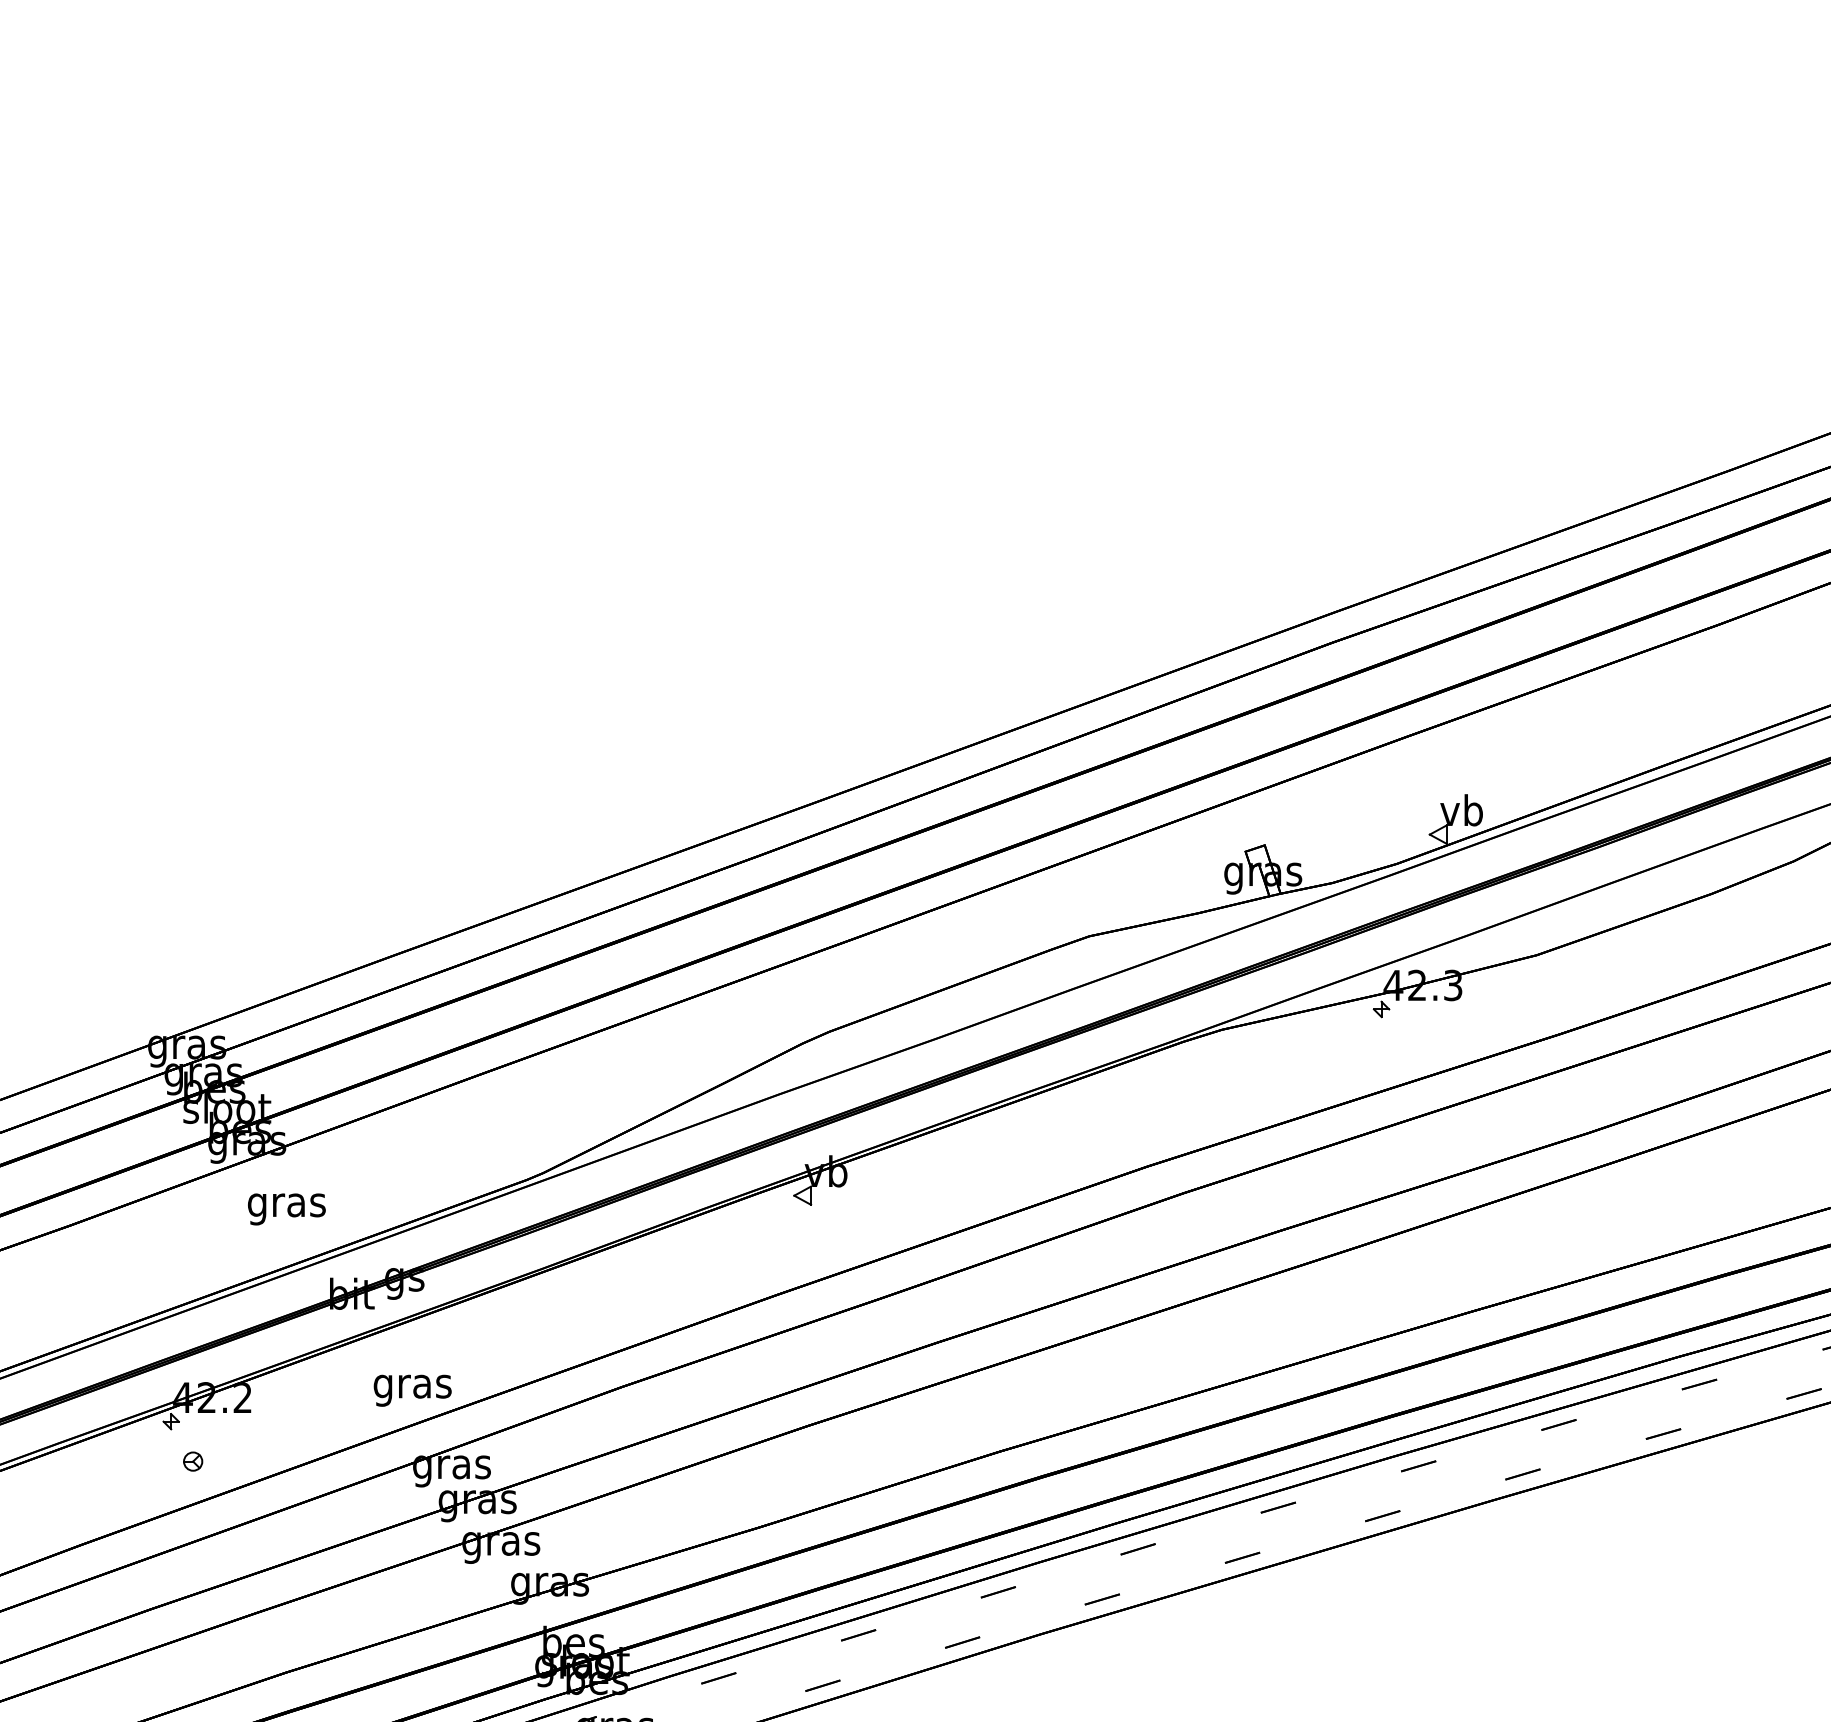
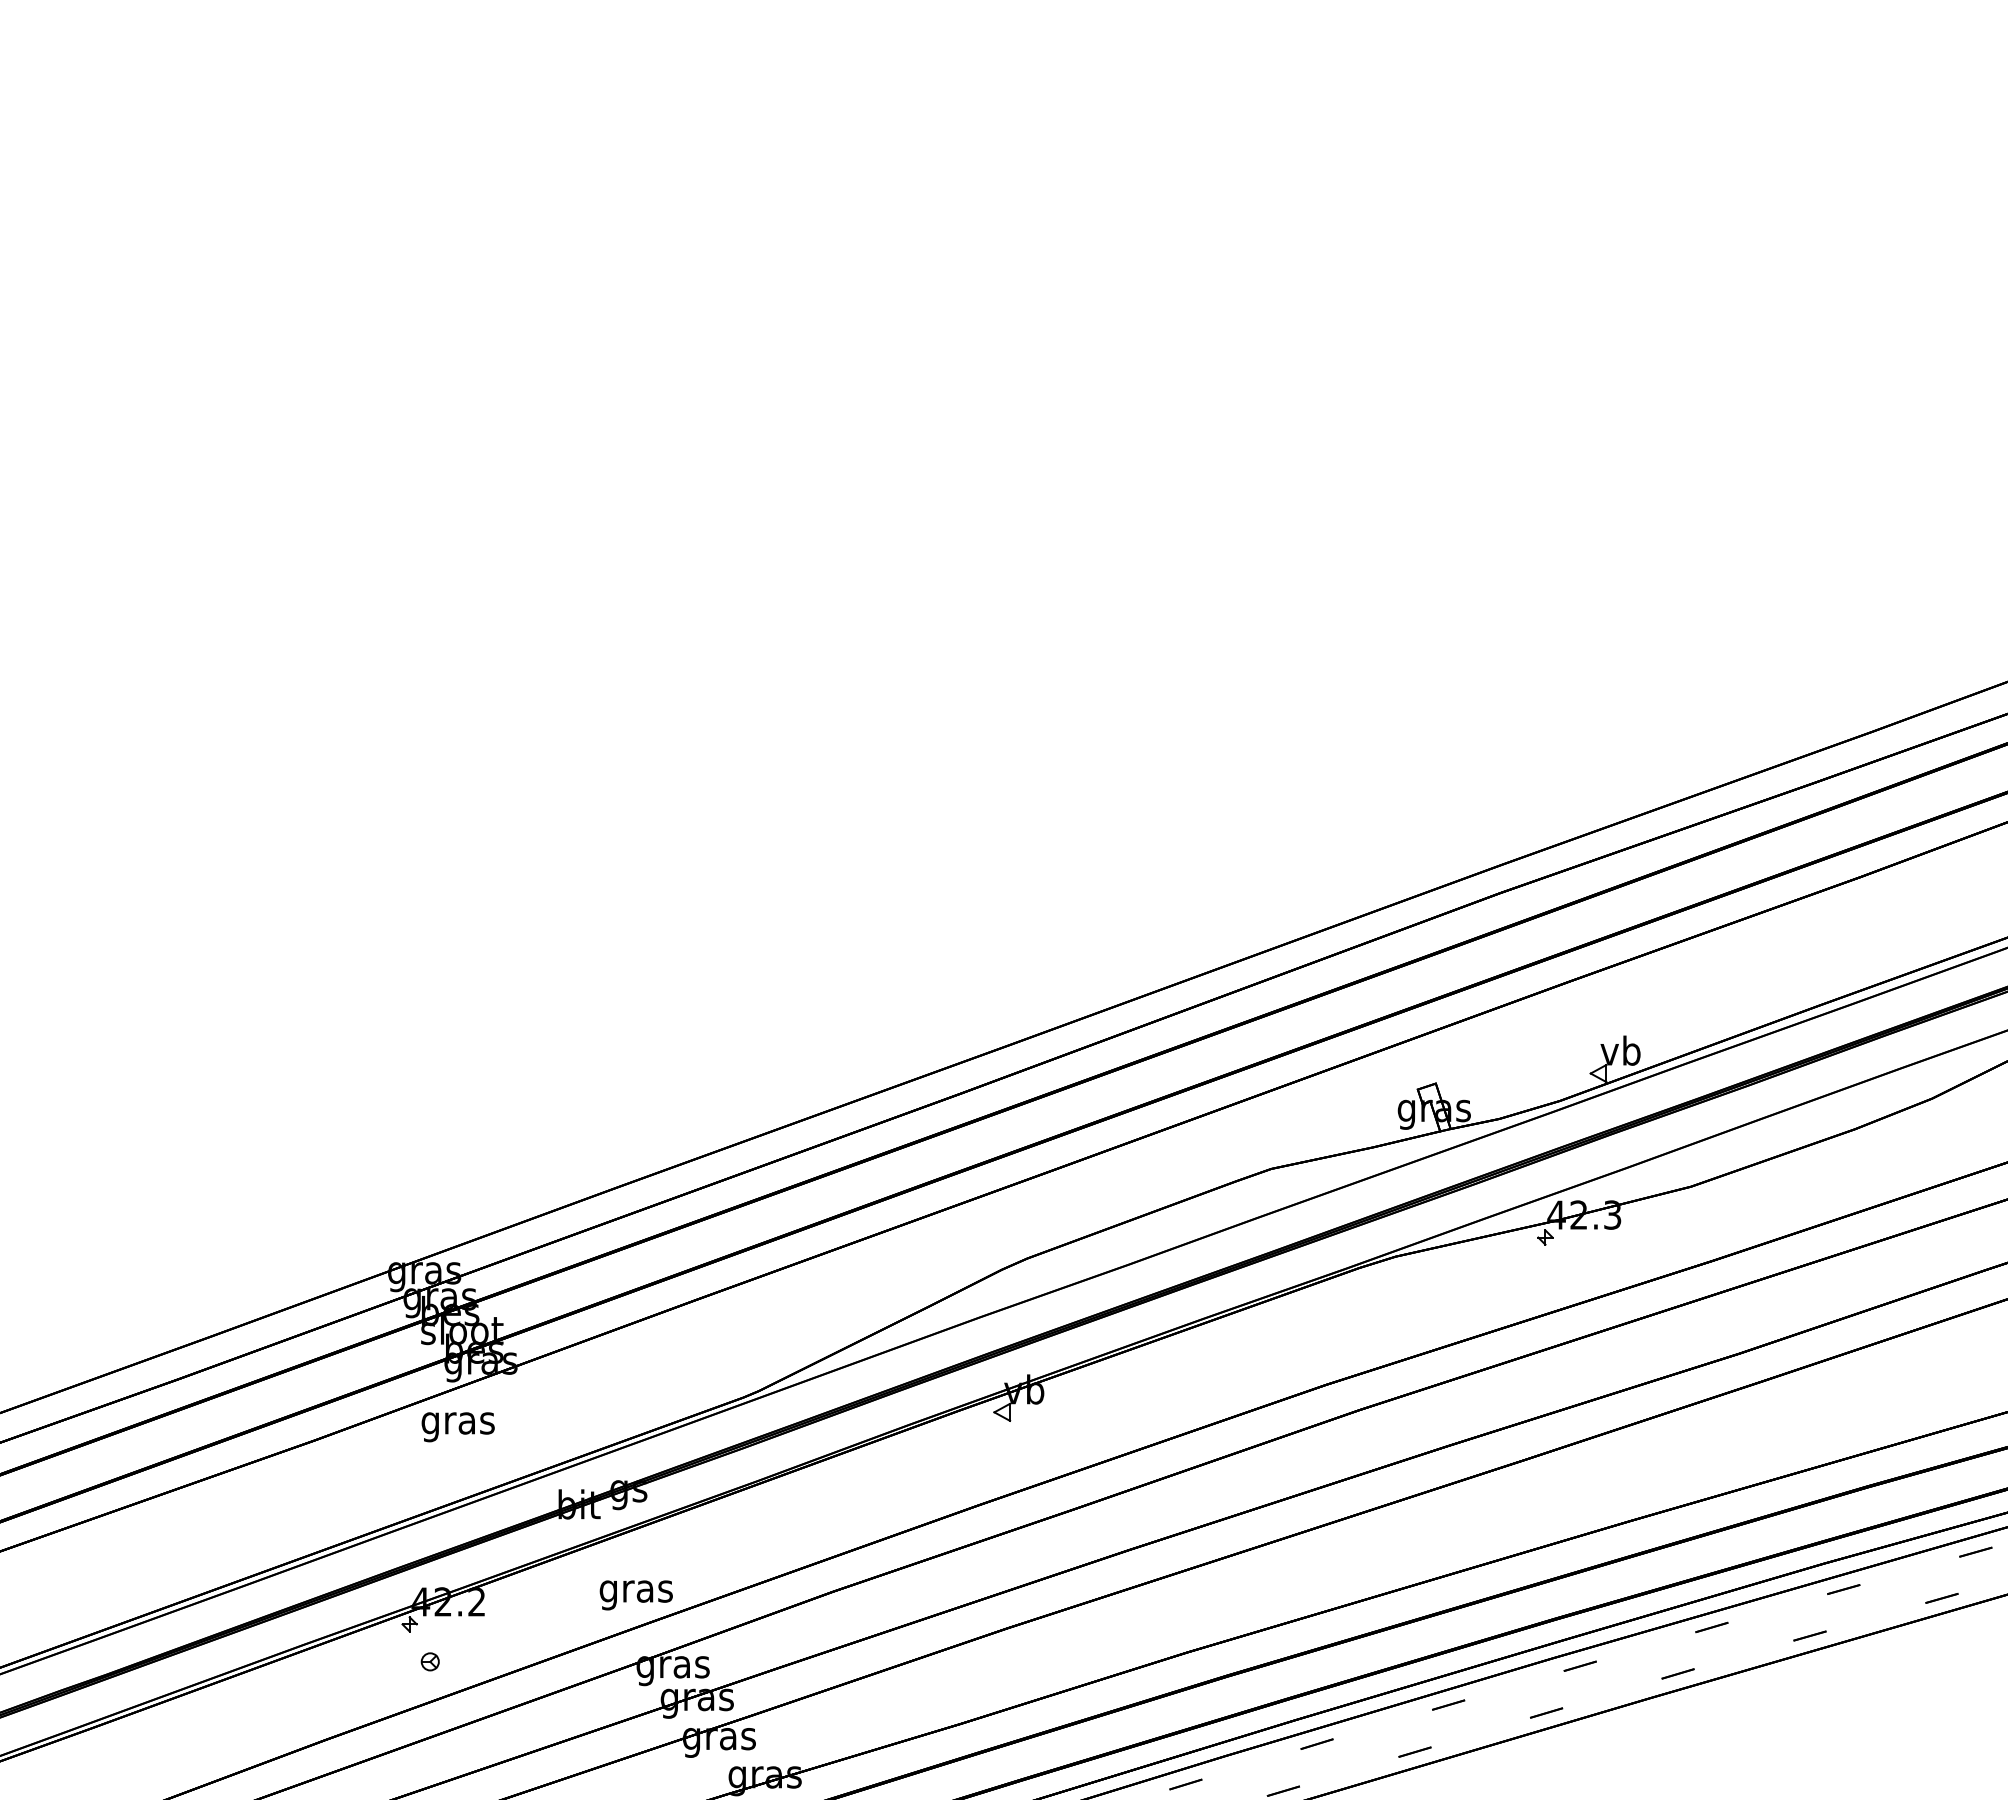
text: (286, 1209) -> (457, 1427), moved

